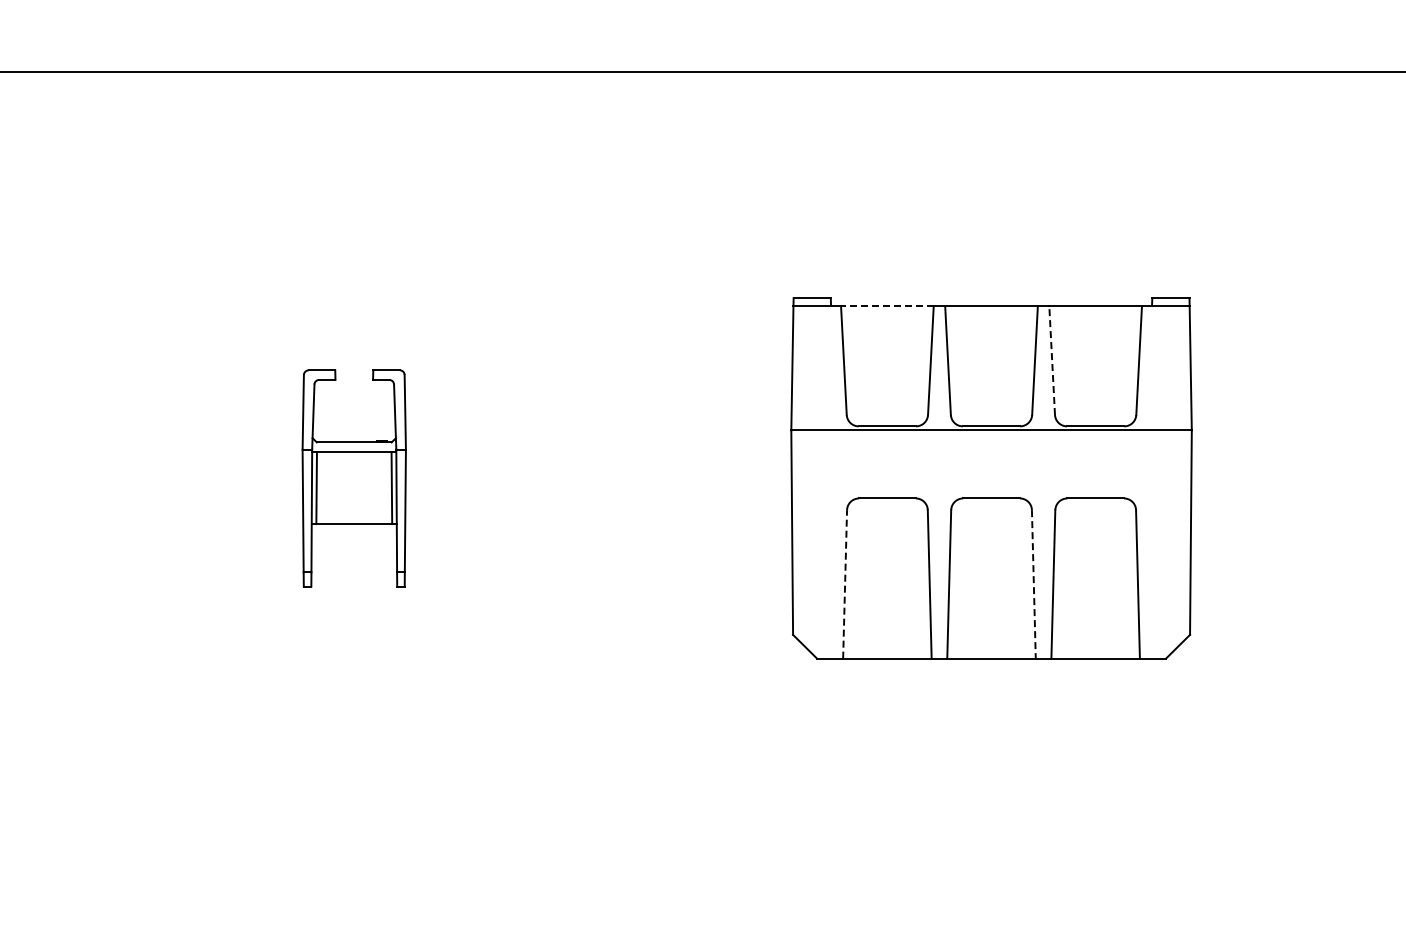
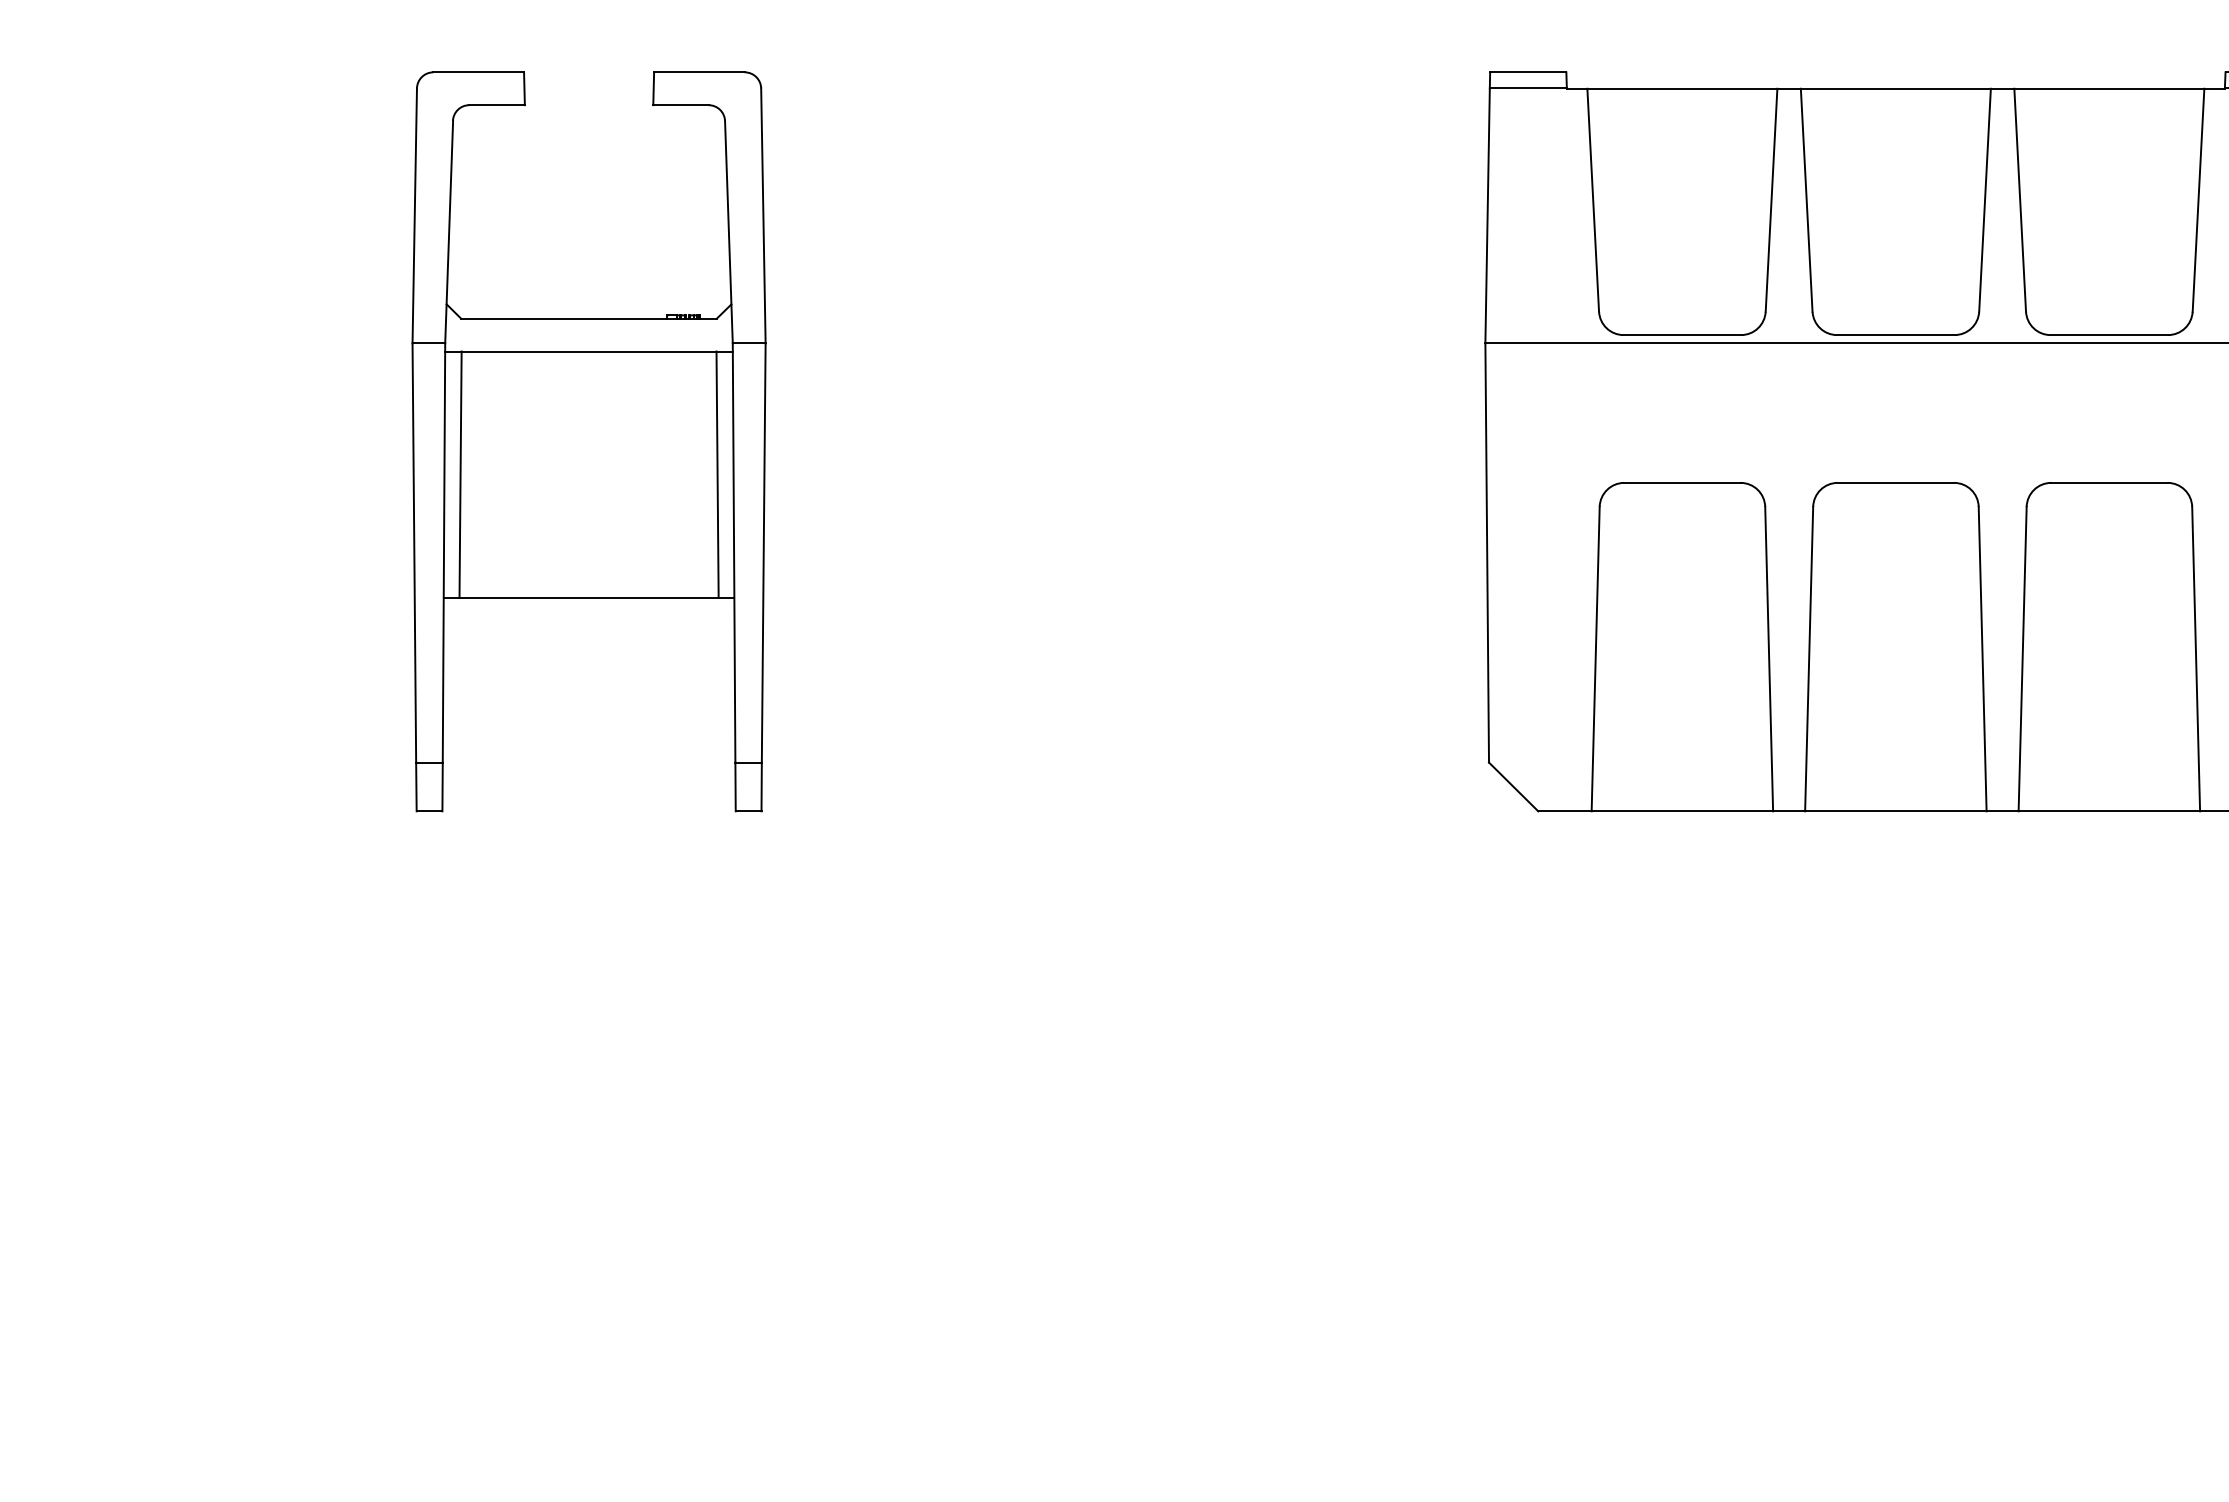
line: (886, 306) -> (1680, 89), dashed -> solid
line: (1052, 360) -> (2020, 200), dashed -> solid
part: (354, 478) -> (589, 441), size x1.67
line: (845, 583) -> (1596, 657), dashed -> solid
line: (1033, 584) -> (1981, 659), dashed -> solid

